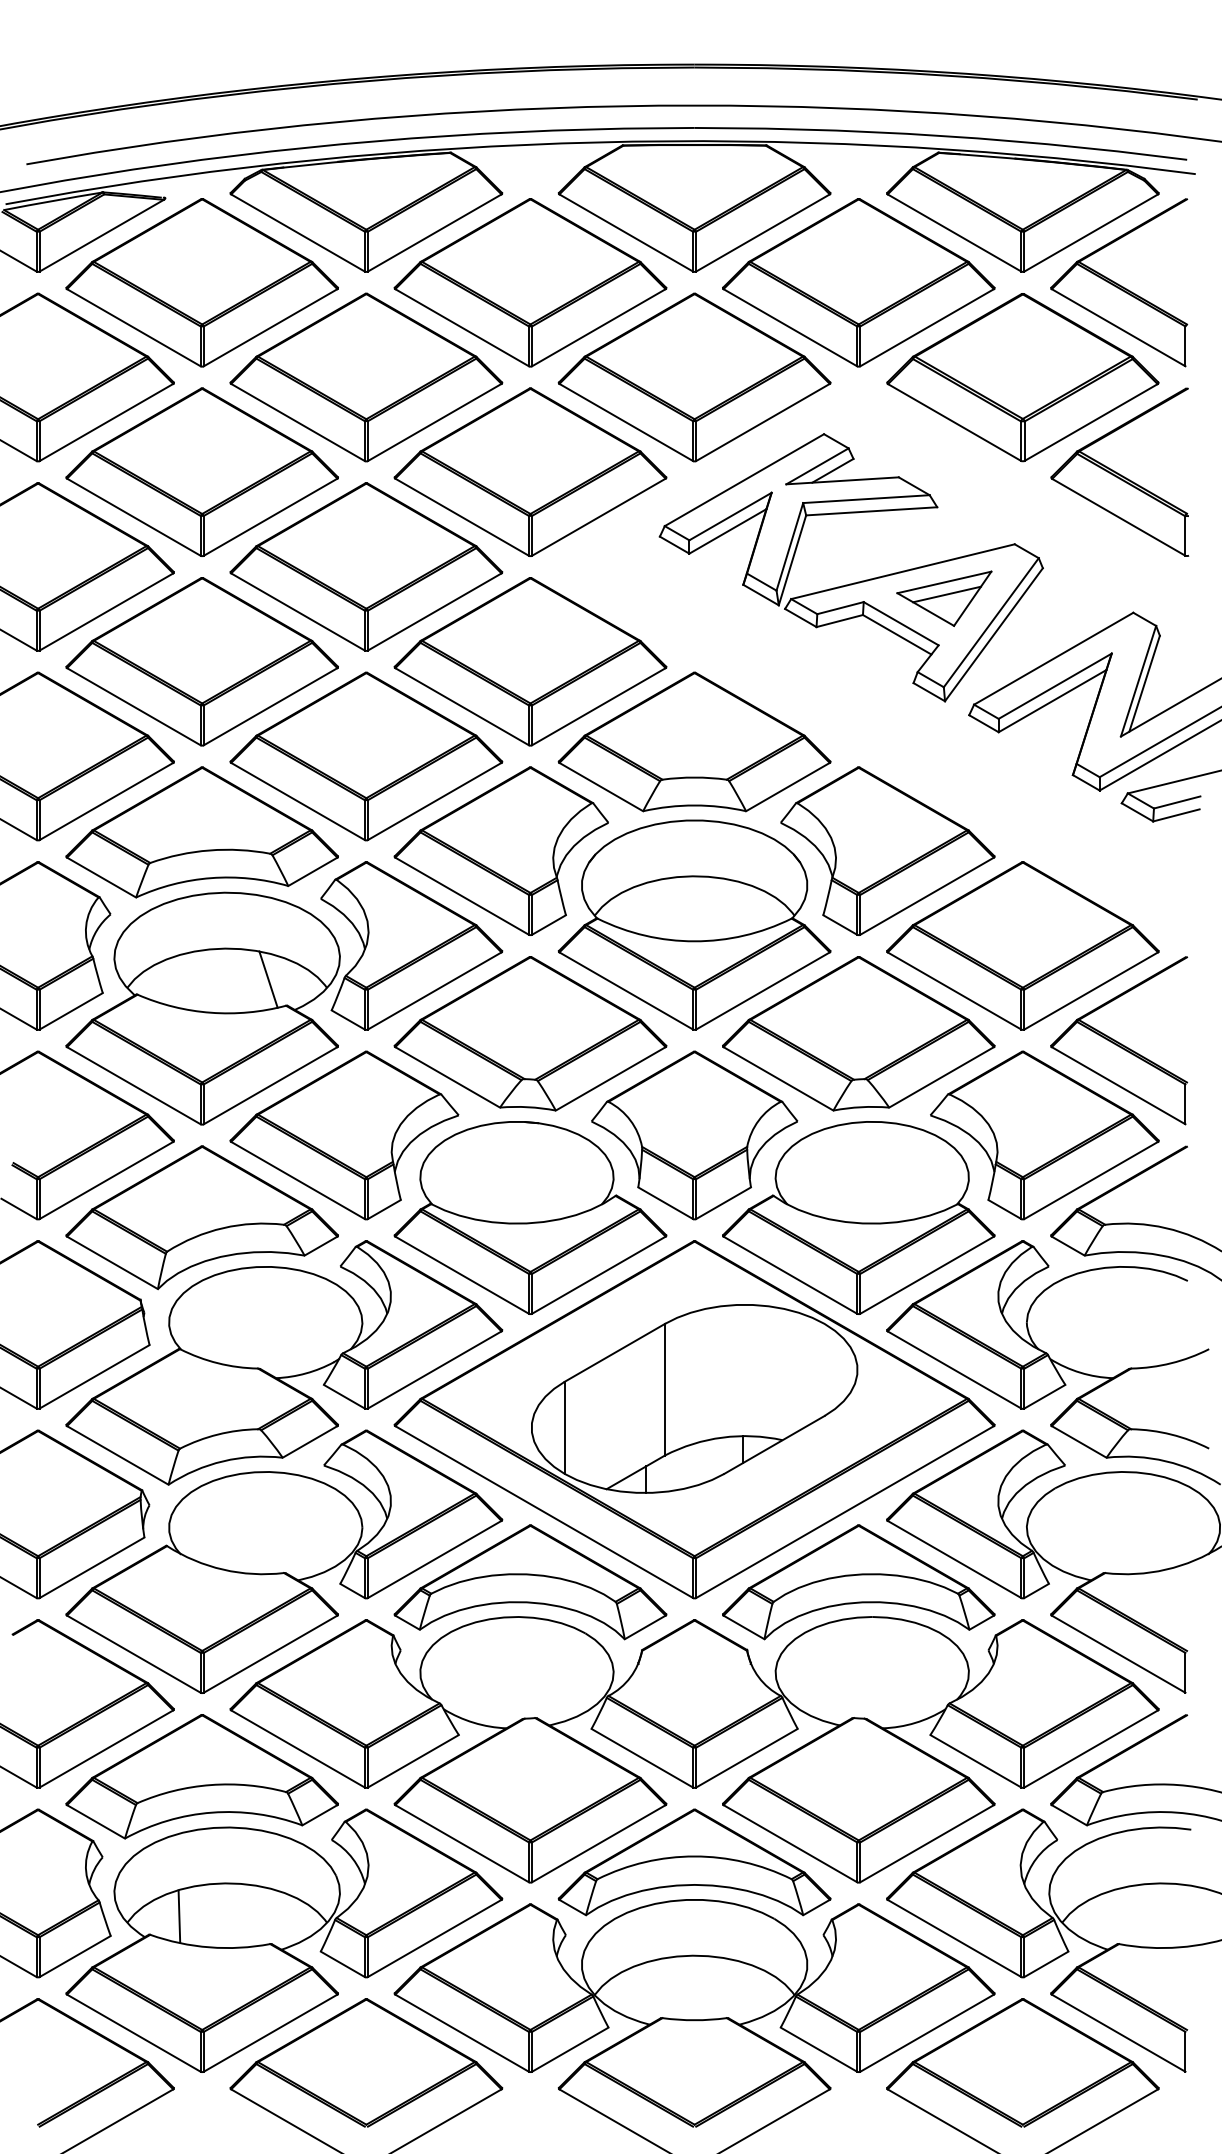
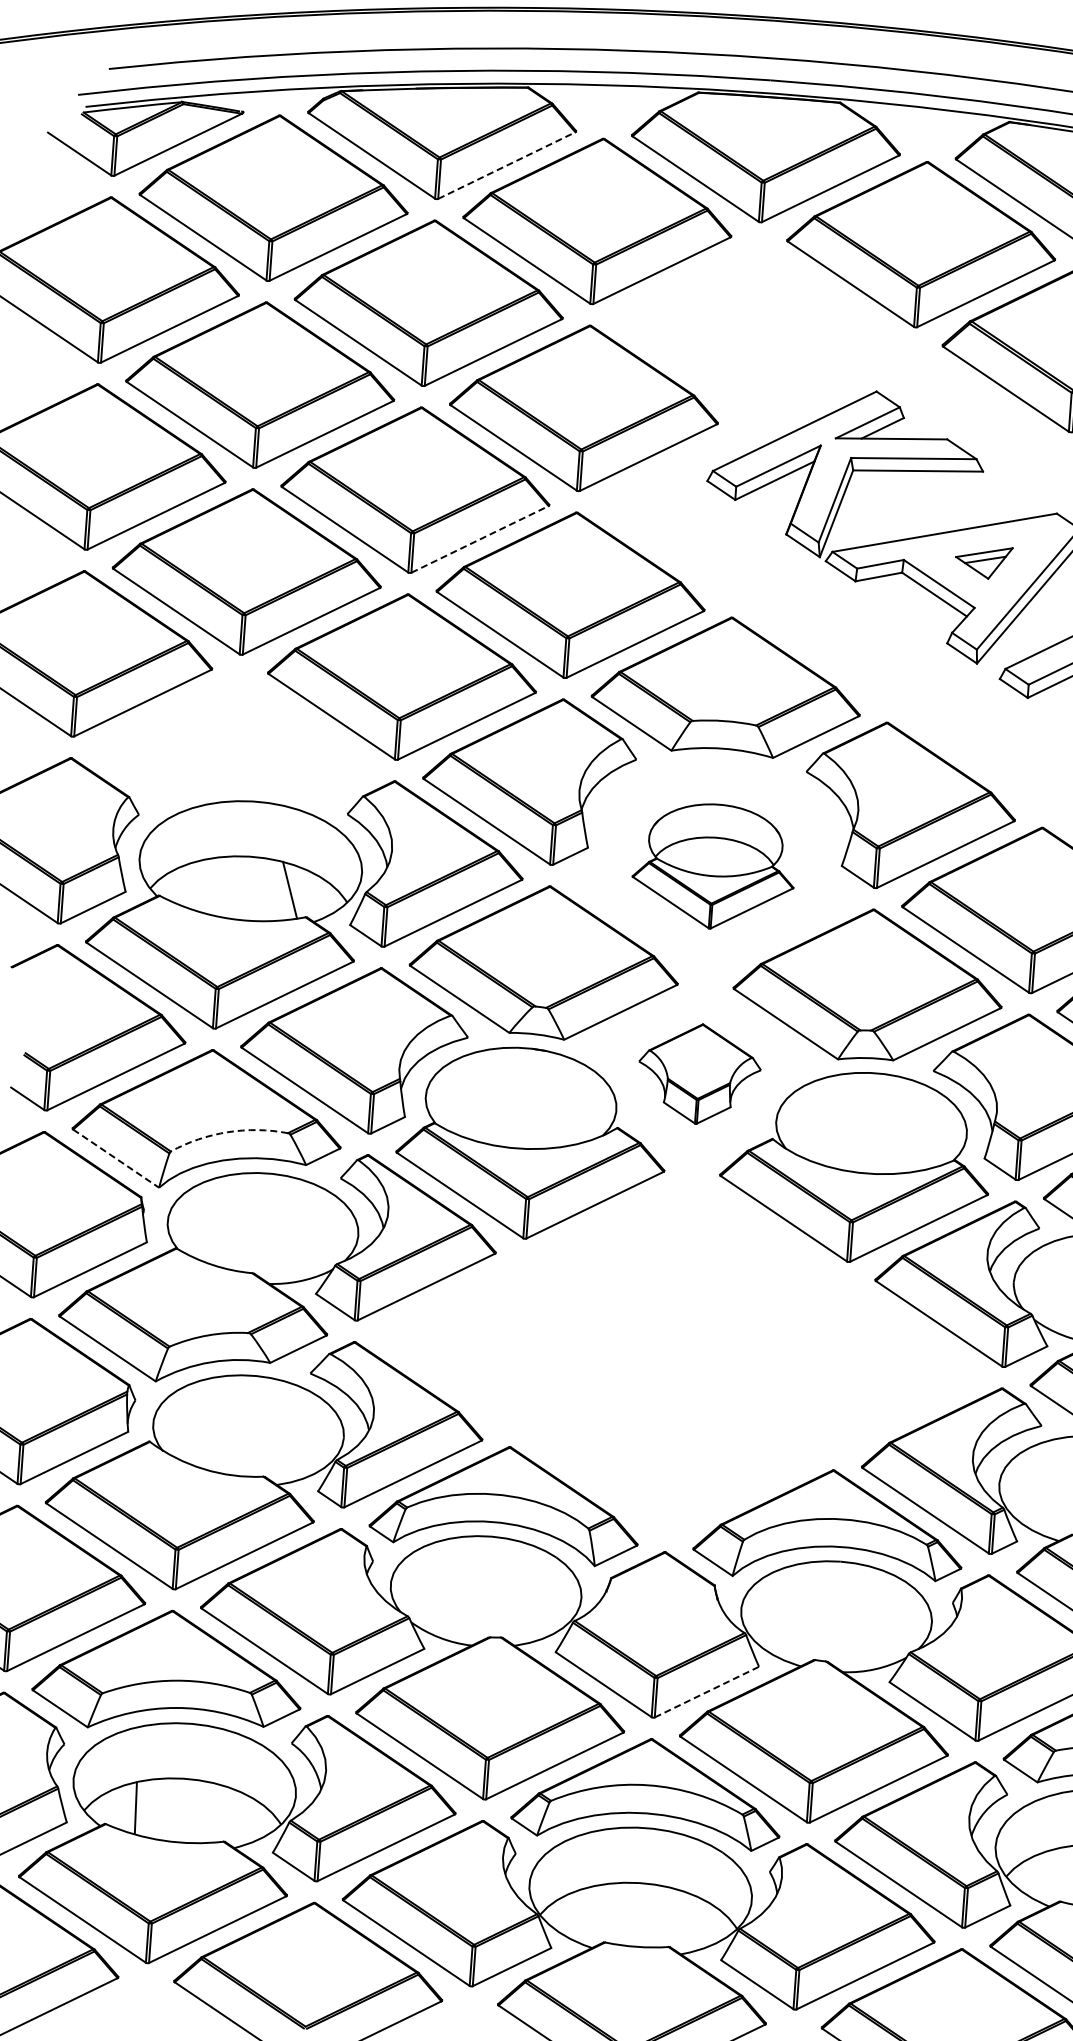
line: (435, 232) -> (507, 165), solid -> dashed
part: (694, 377) -> (752, 326), removed
part: (944, 598) -> (983, 562), size x0.6
line: (435, 611) -> (480, 538), solid -> dashed
part: (201, 832) -> (234, 740), removed
part: (694, 924) -> (714, 866), size x0.6
part: (694, 1135) -> (699, 1074), size x0.6
arc: (223, 1228) -> (228, 1132), solid -> dashed
line: (112, 1263) -> (116, 1159), solid -> dashed
part: (694, 1419) -> (679, 1354), removed
line: (746, 1758) -> (706, 1692), solid -> dashed

